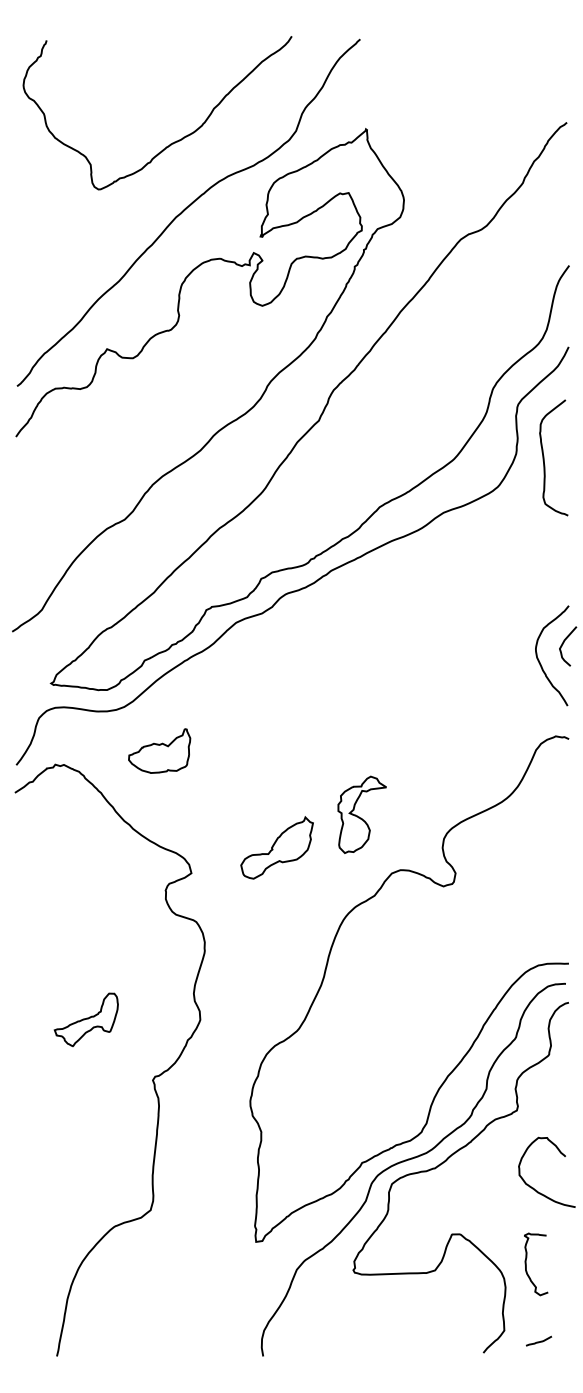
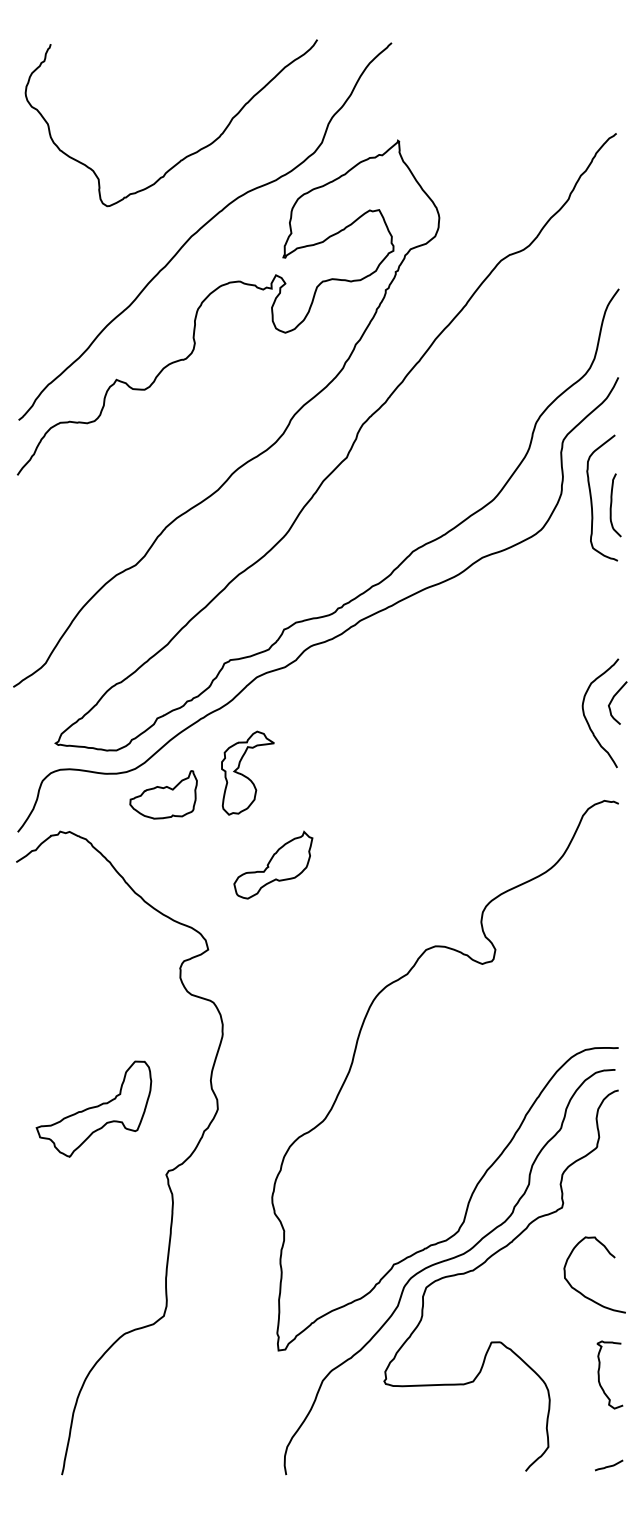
curve: (563, 462) -> (612, 503), added
part: (159, 750) -> (163, 794), moved
part: (361, 814) -> (247, 772), moved
part: (277, 847) -> (273, 864), moved
part: (85, 1019) -> (93, 1108), size x1.67
curve: (526, 1263) -> (599, 1374), moved
curve: (539, 1341) -> (609, 1465), moved

